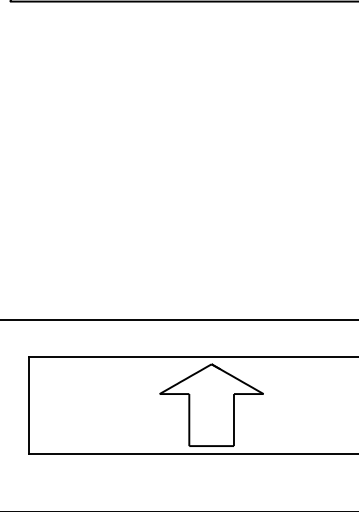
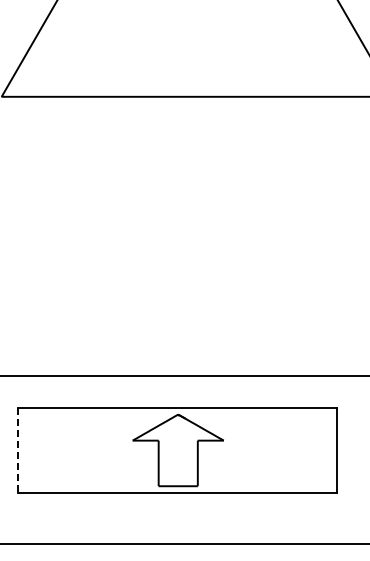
line: (28, 405) -> (17, 450), solid -> dashed

